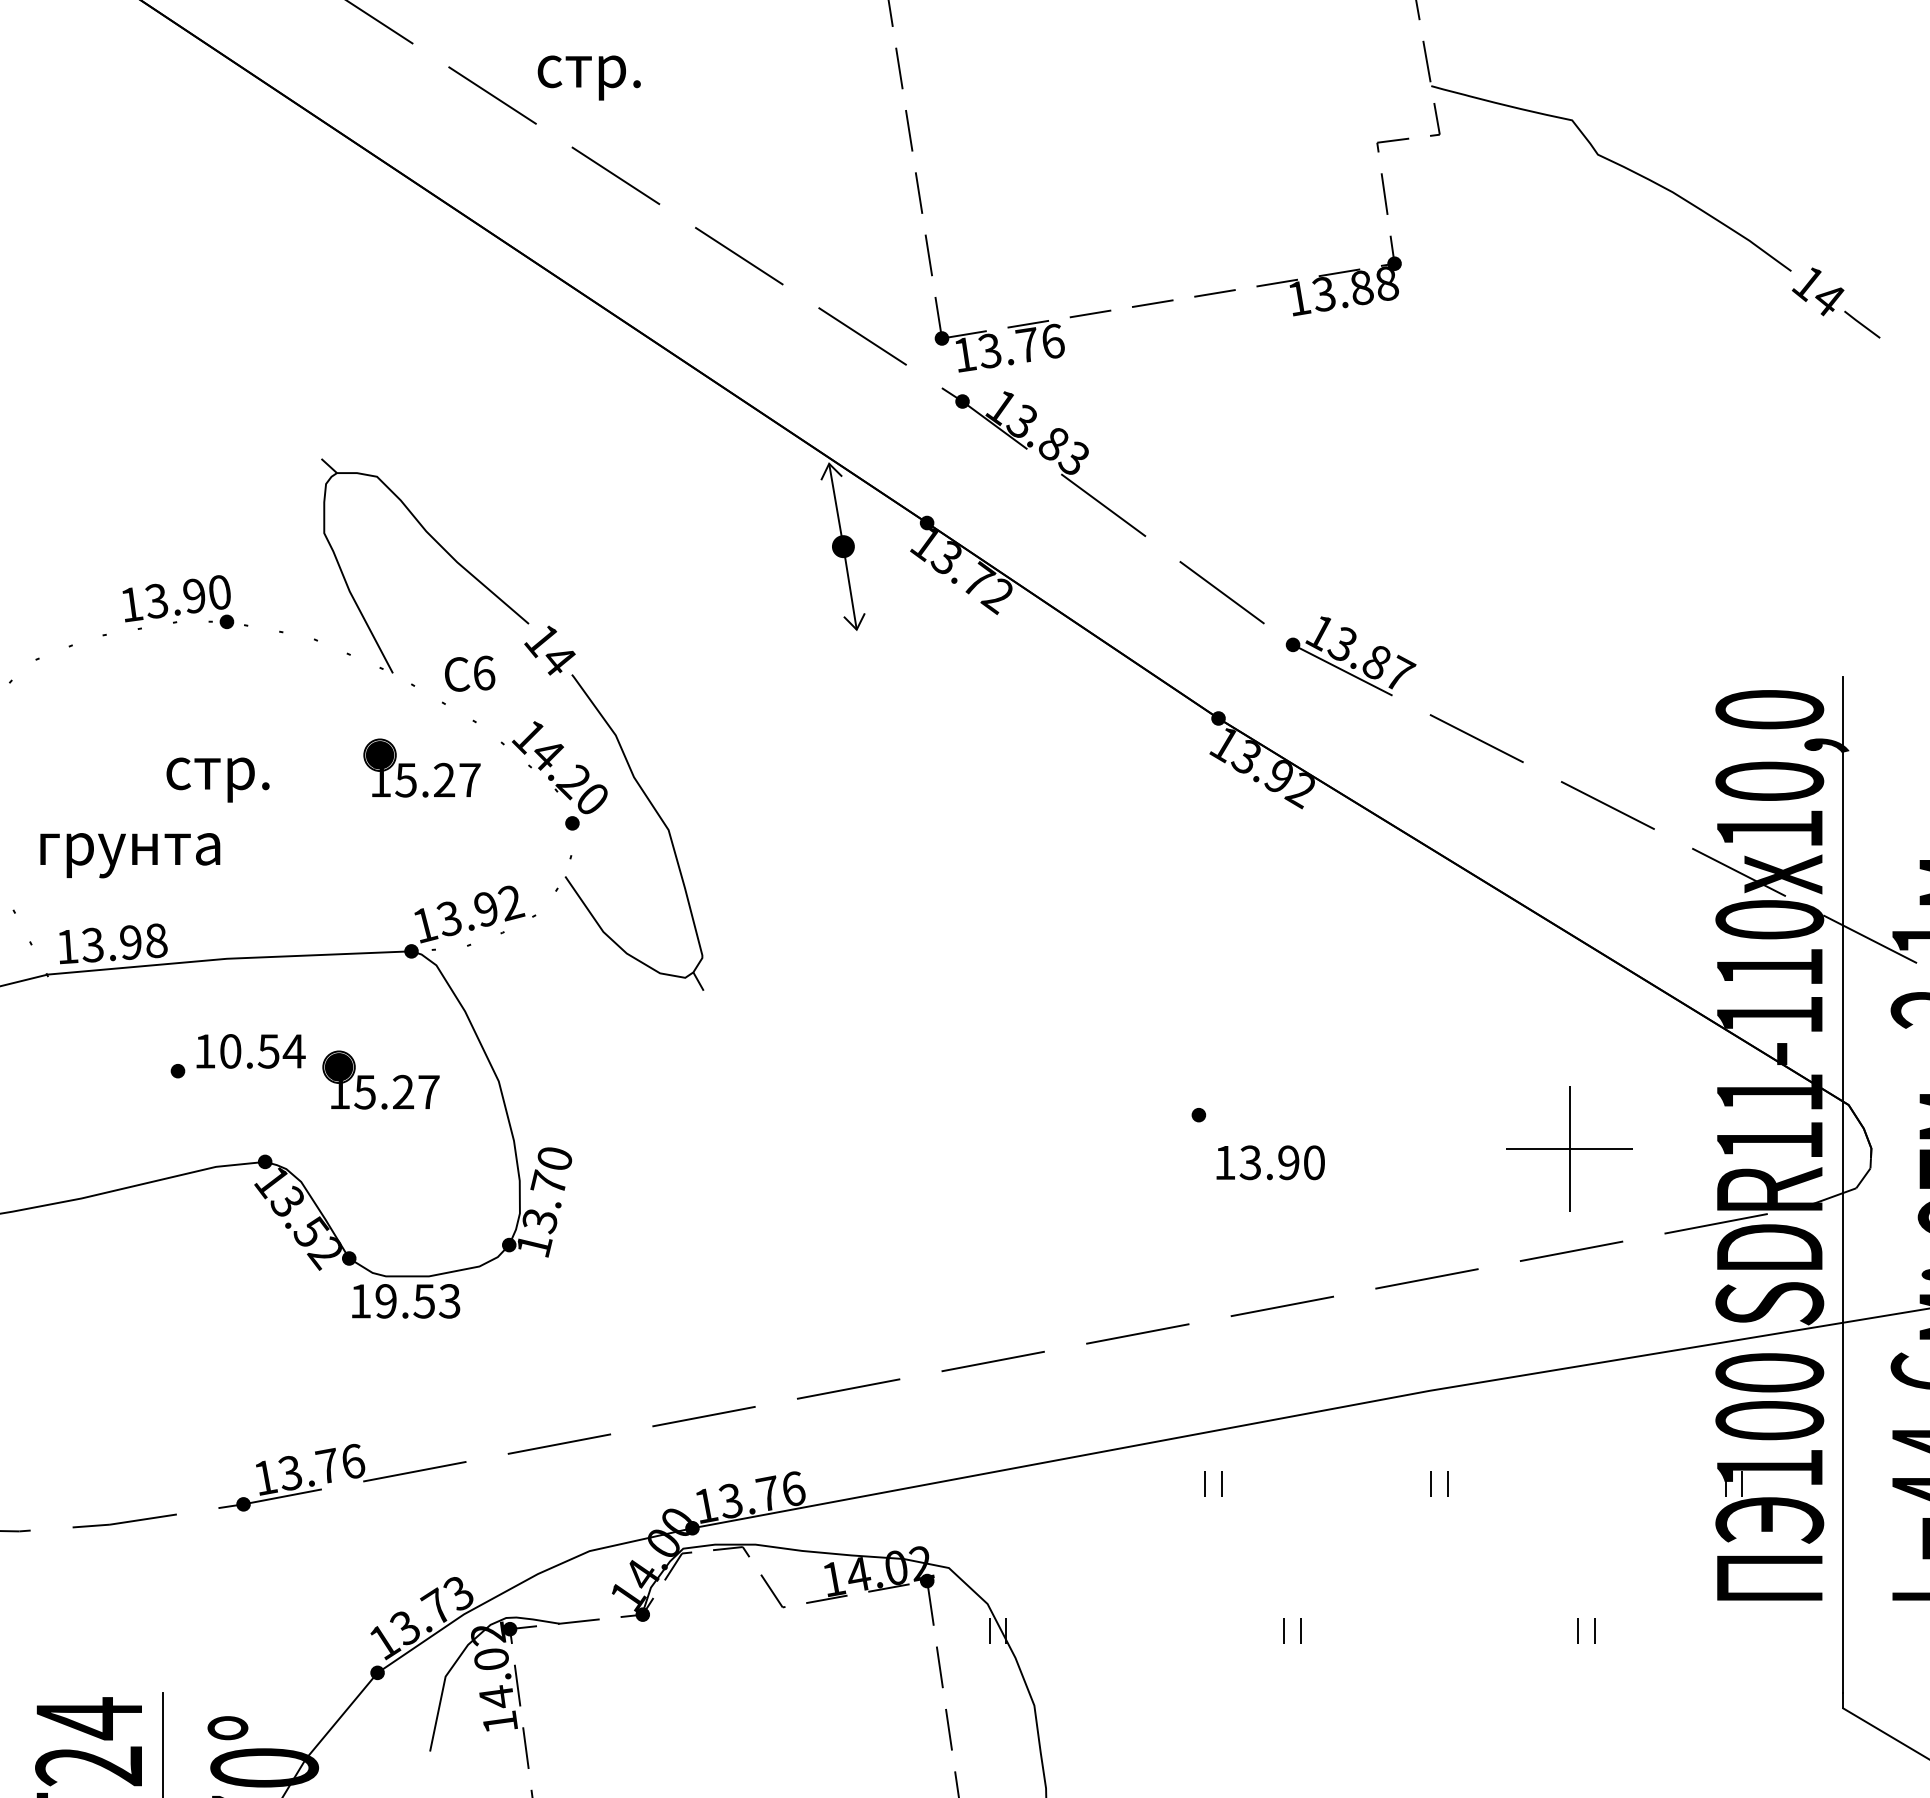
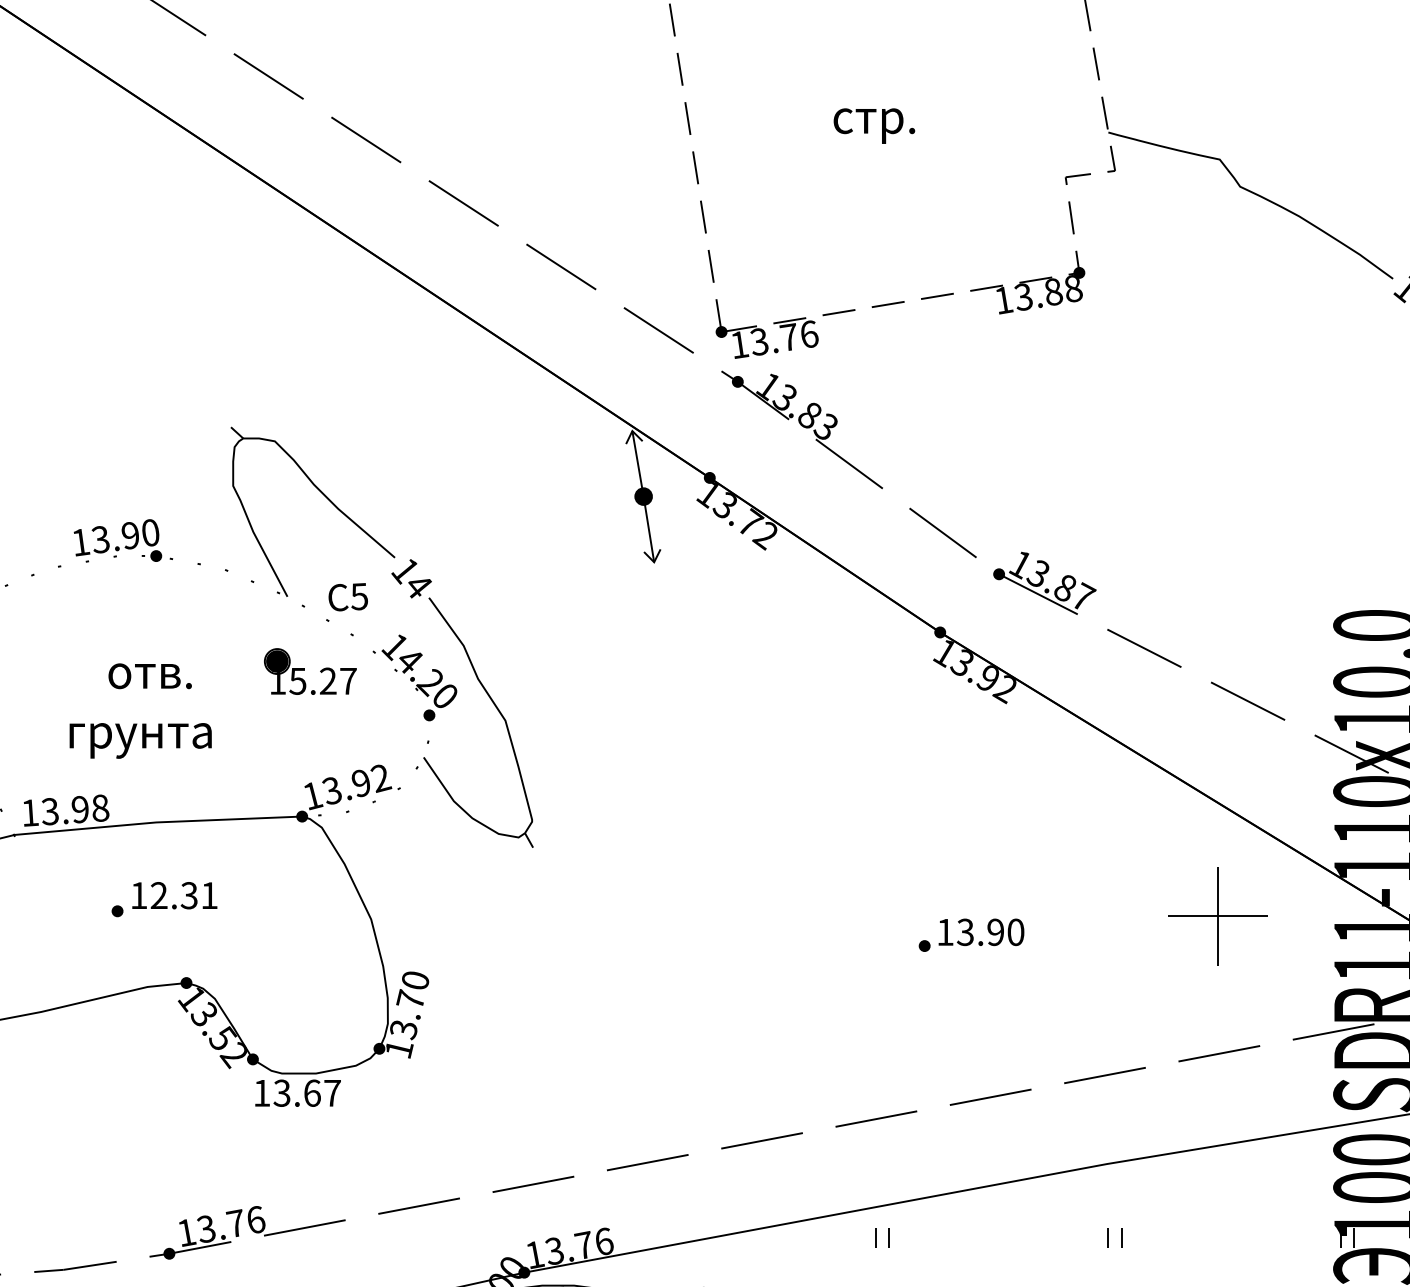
text: (588, 77) -> (873, 125), moved
text: (484, 672) -> (359, 596), C6 -> C5
text: (220, 779) -> (151, 680), стр. -> отв.
text: (130, 855) -> (140, 740), moved
text: (262, 1051) -> (184, 895), 10.54 -> 12.31
part: (373, 1078) -> (272, 917), removed
part: (1569, 1148) -> (1217, 916), moved
text: (1270, 1162) -> (981, 932), moved
text: (417, 1301) -> (306, 1093), 19.53 -> 13.67
part: (1205, 1483) -> (876, 1237), moved

